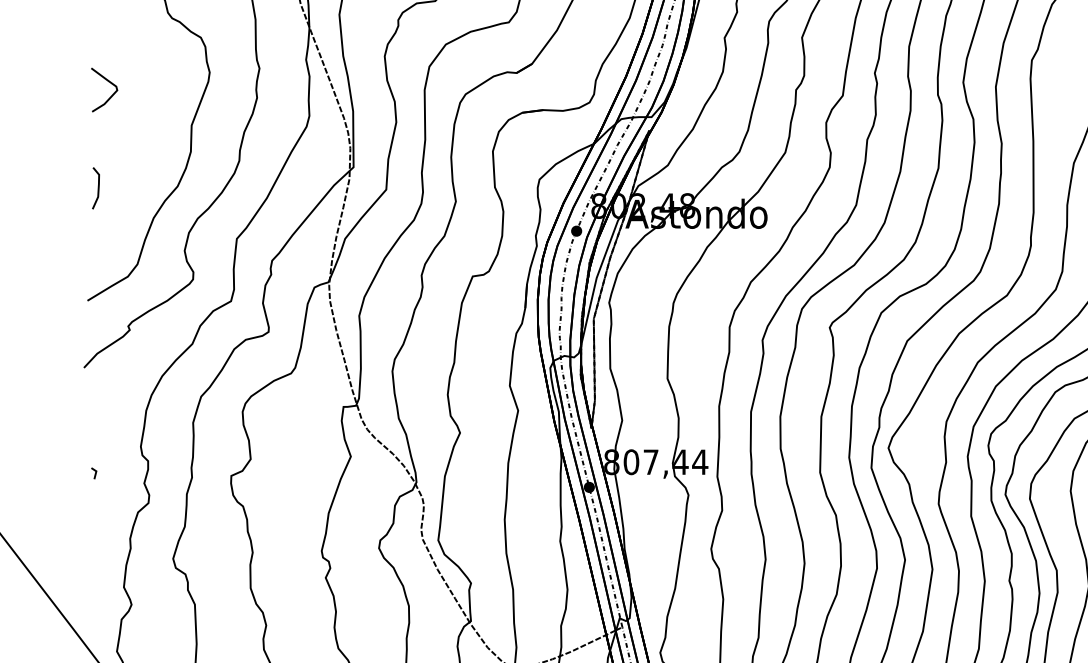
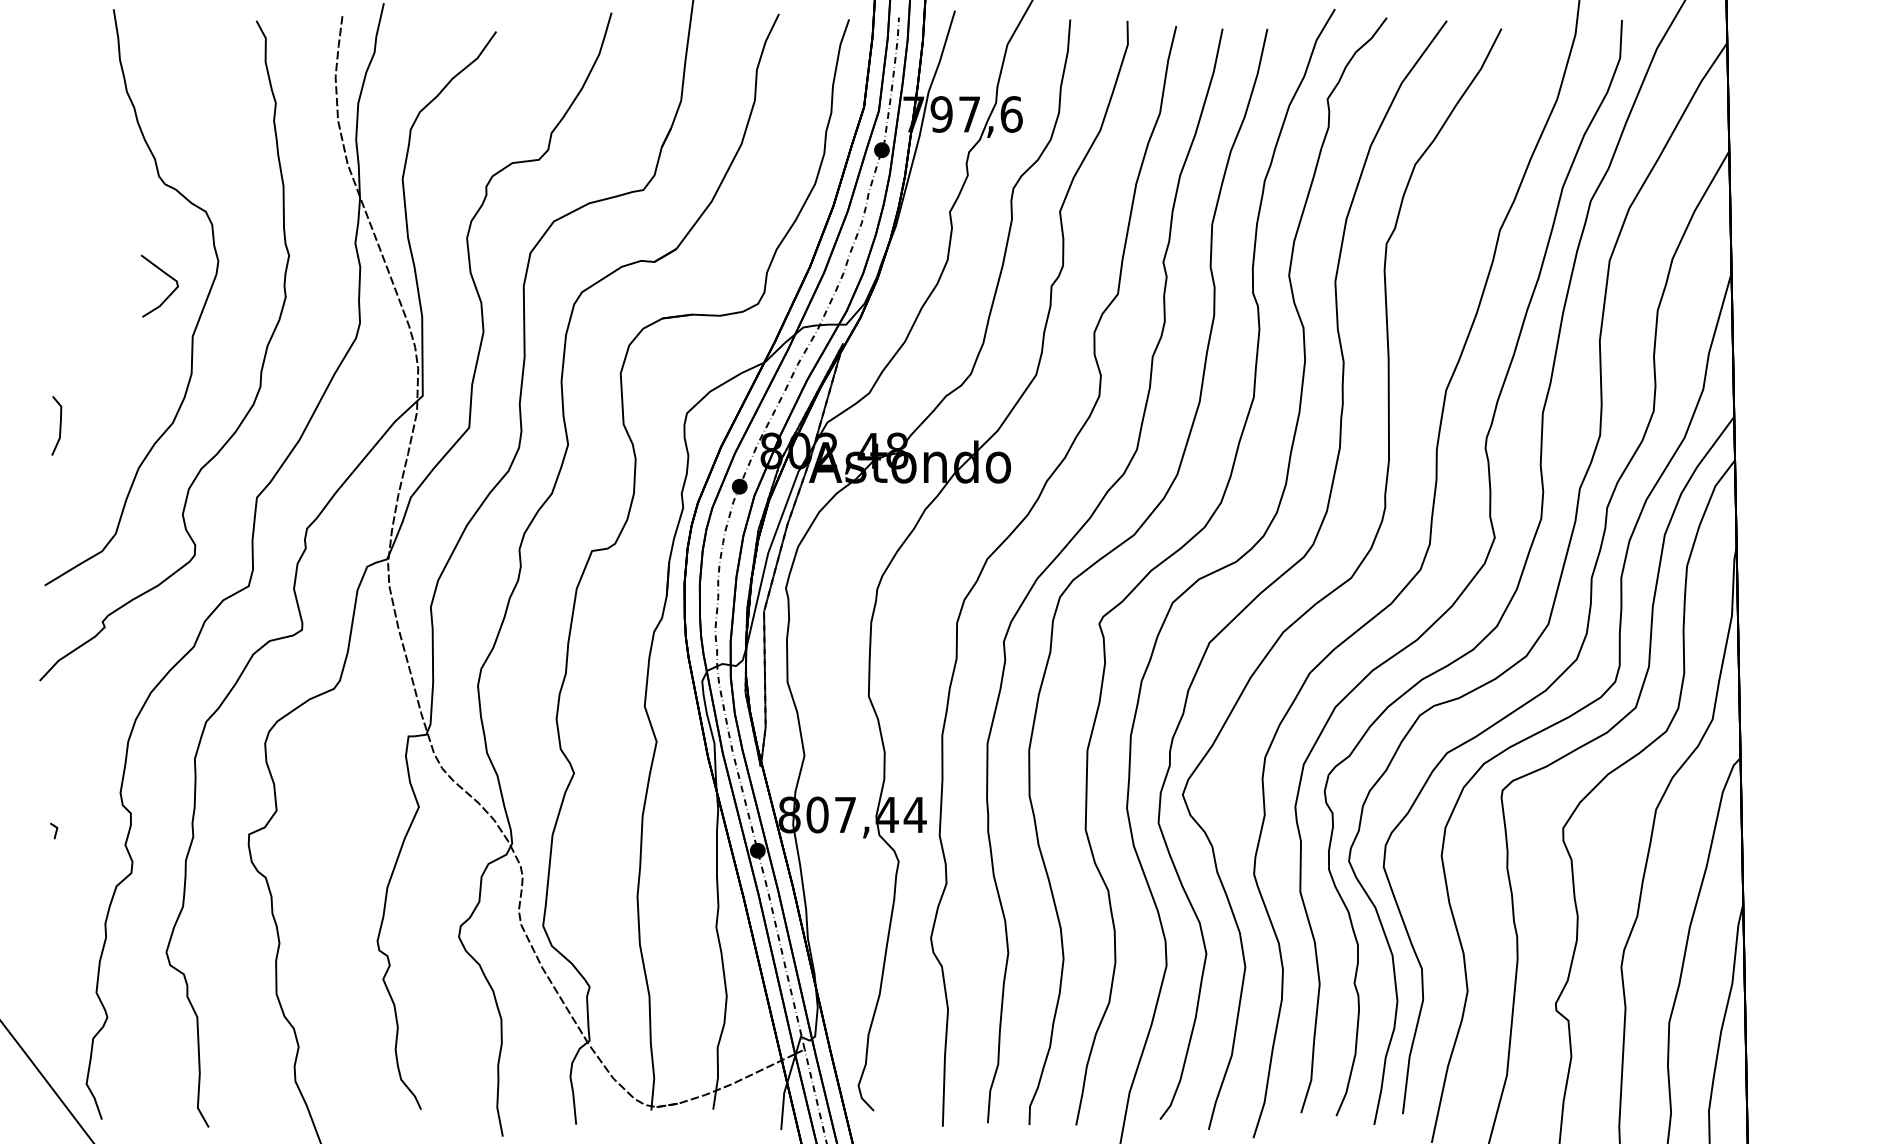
curve: (109, 82) -> (166, 275), moved

